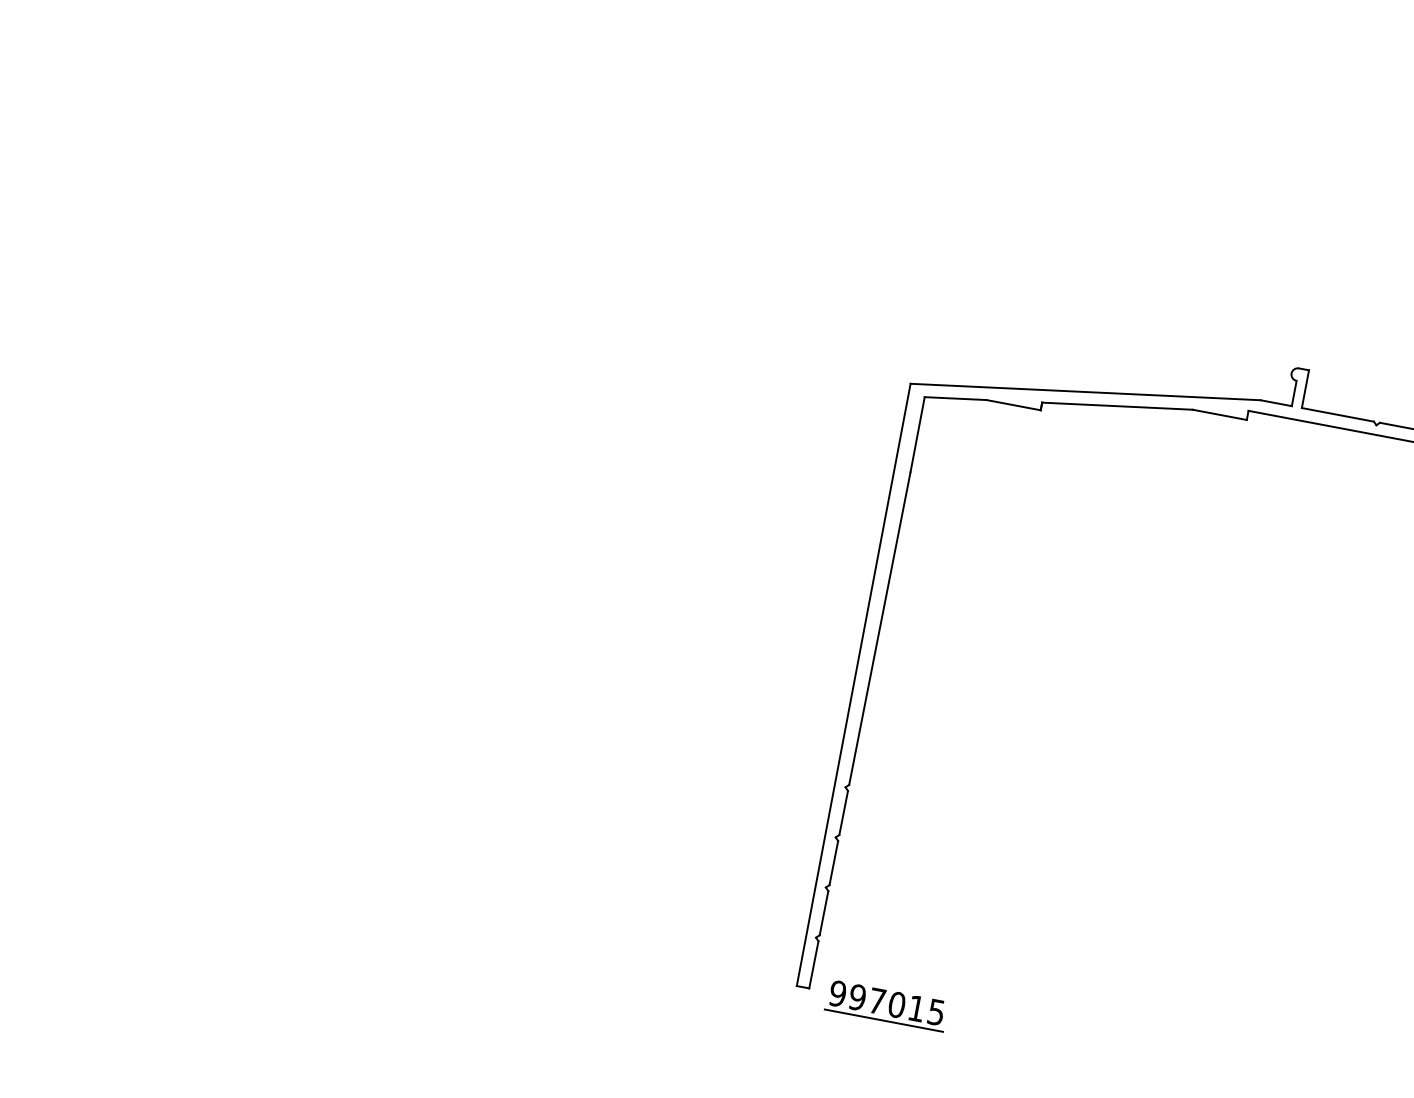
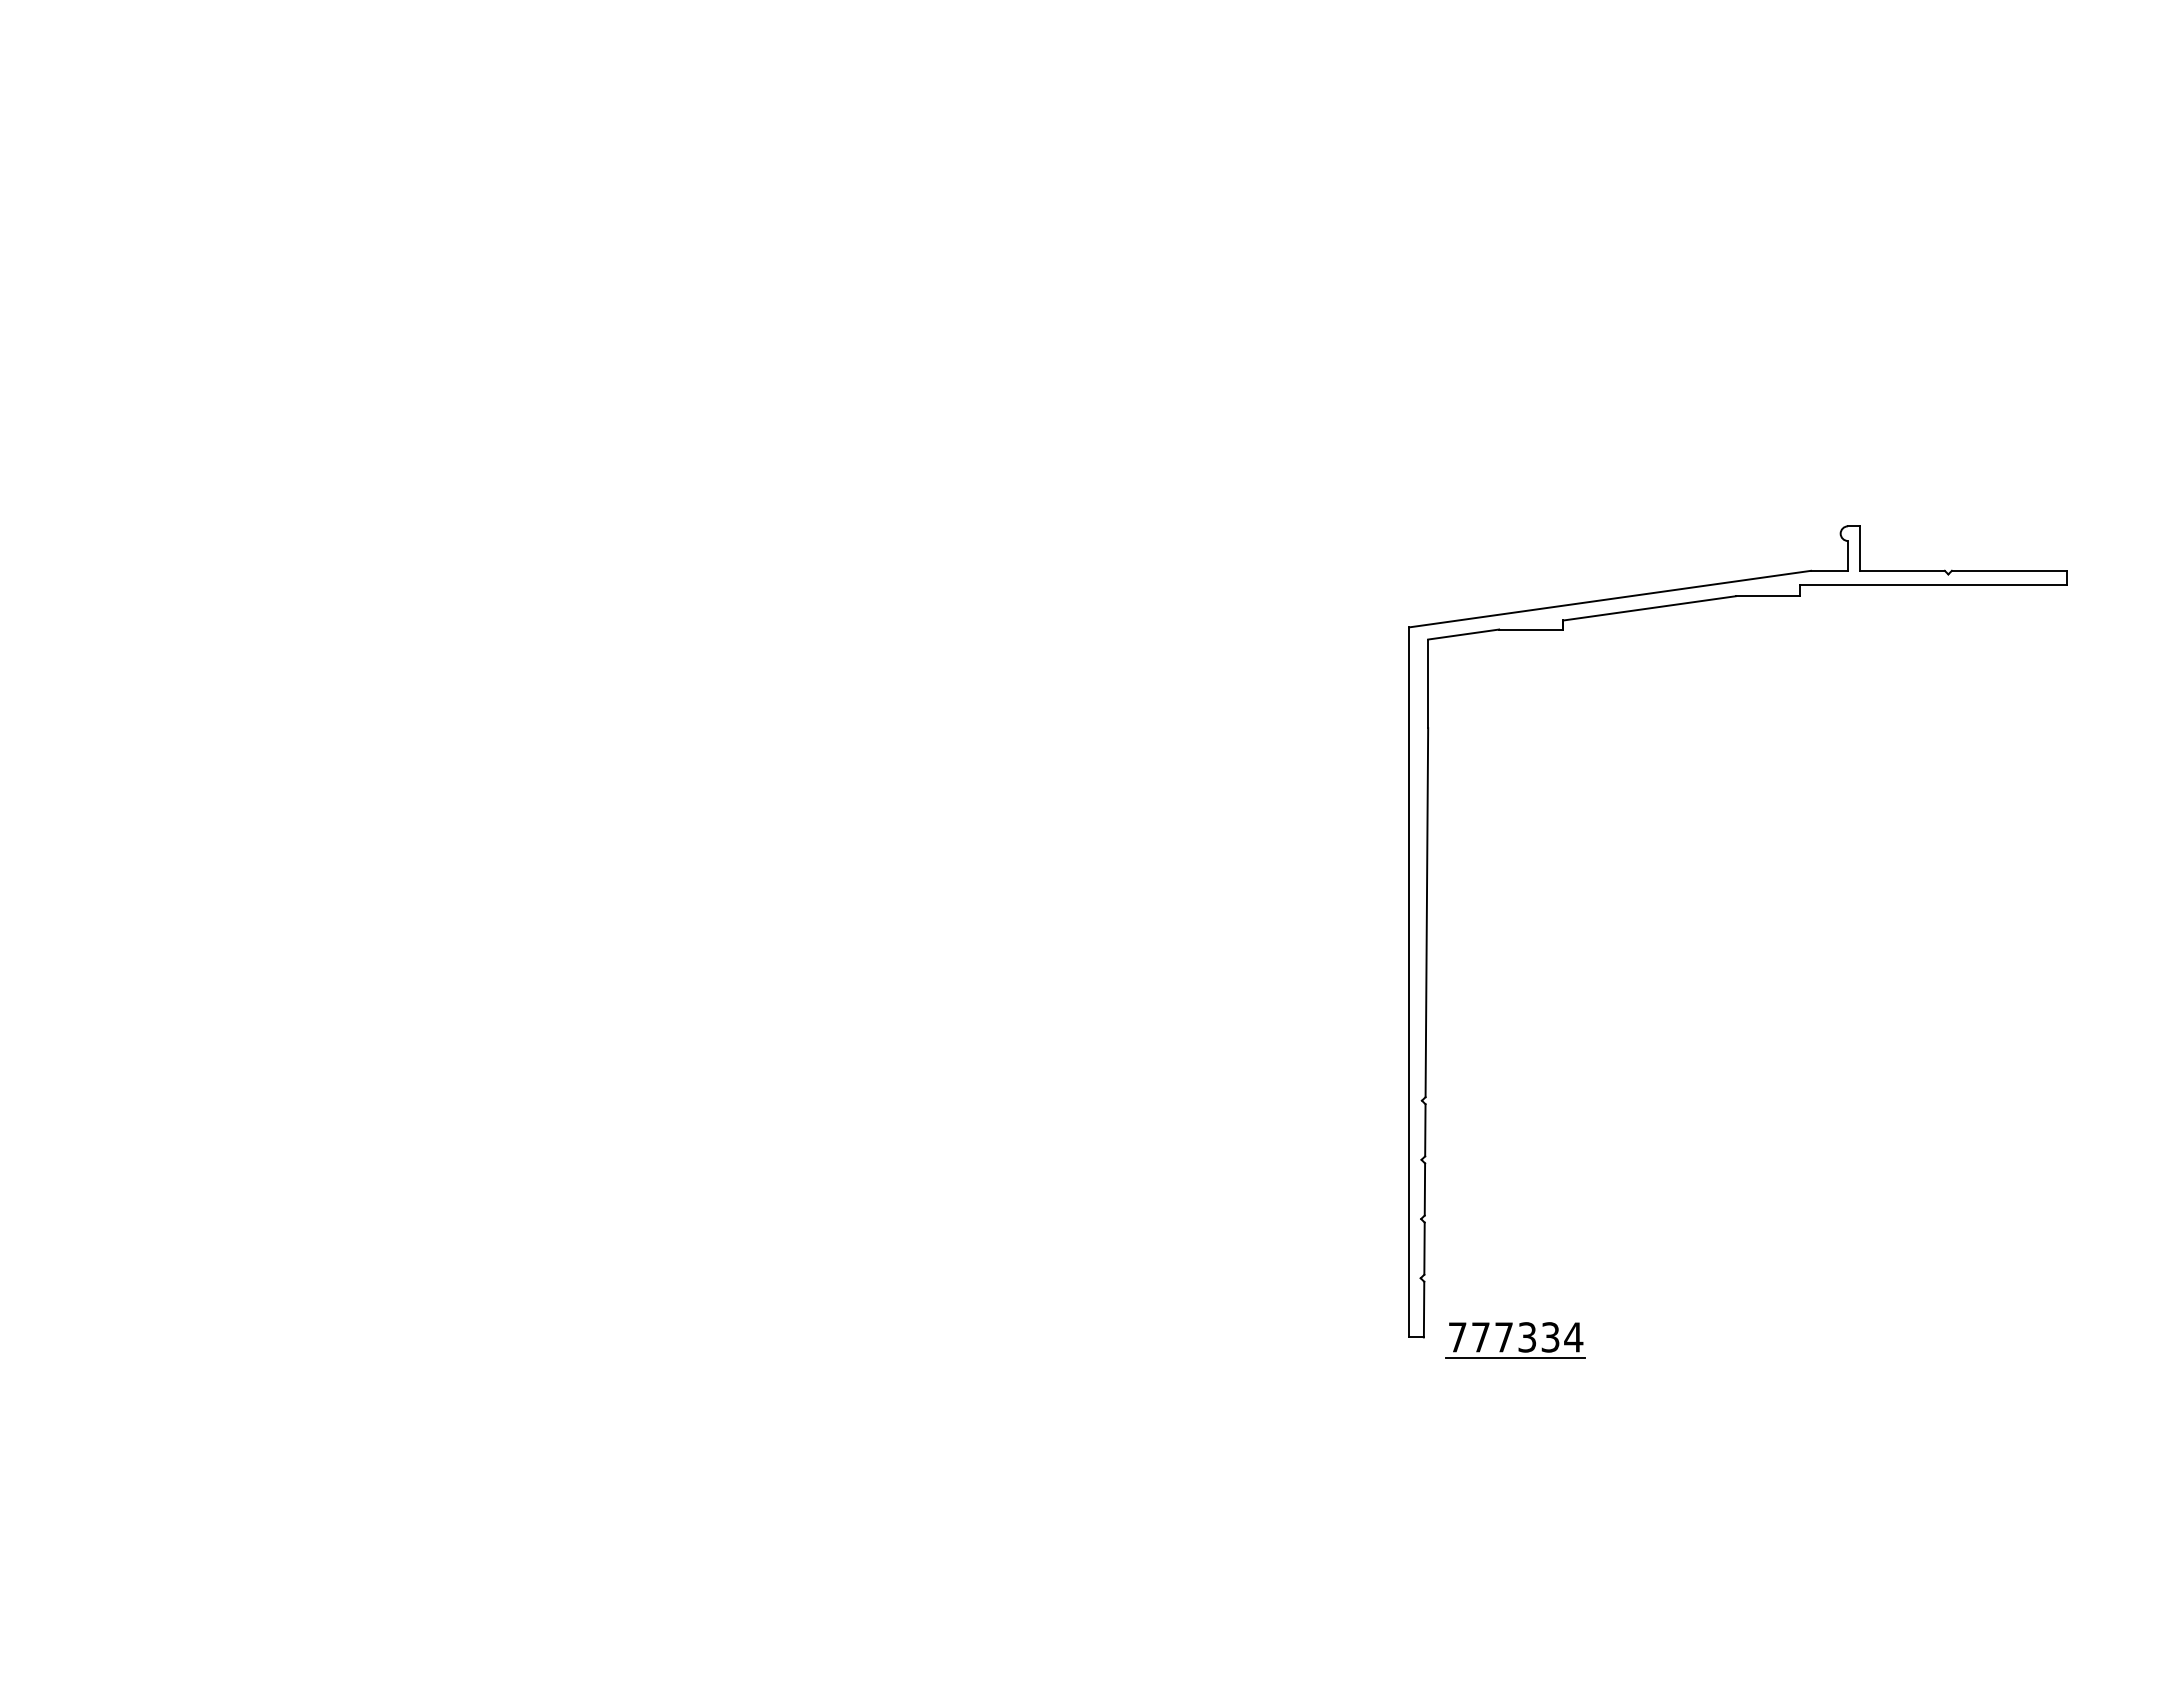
text: (886, 1003) -> (1515, 1337), 997015 -> 777334

